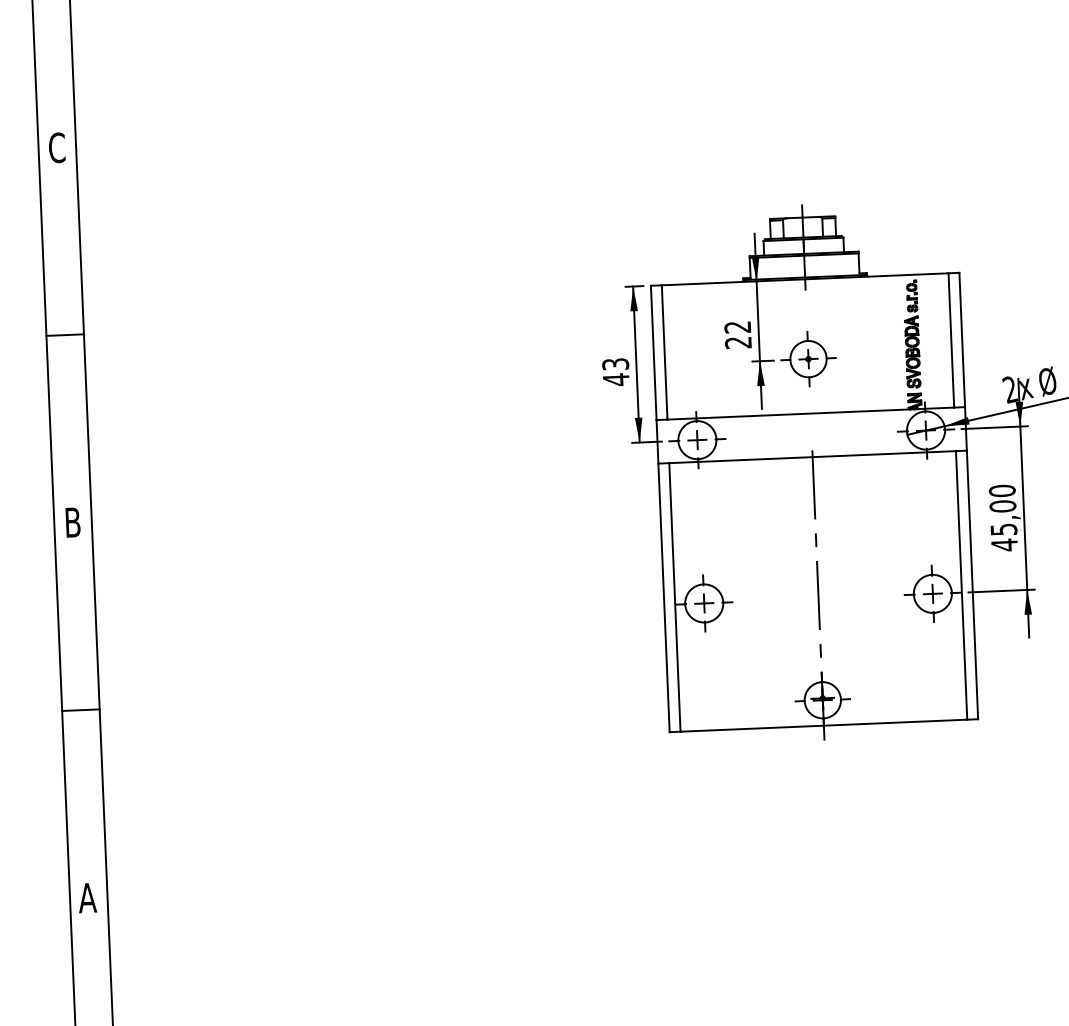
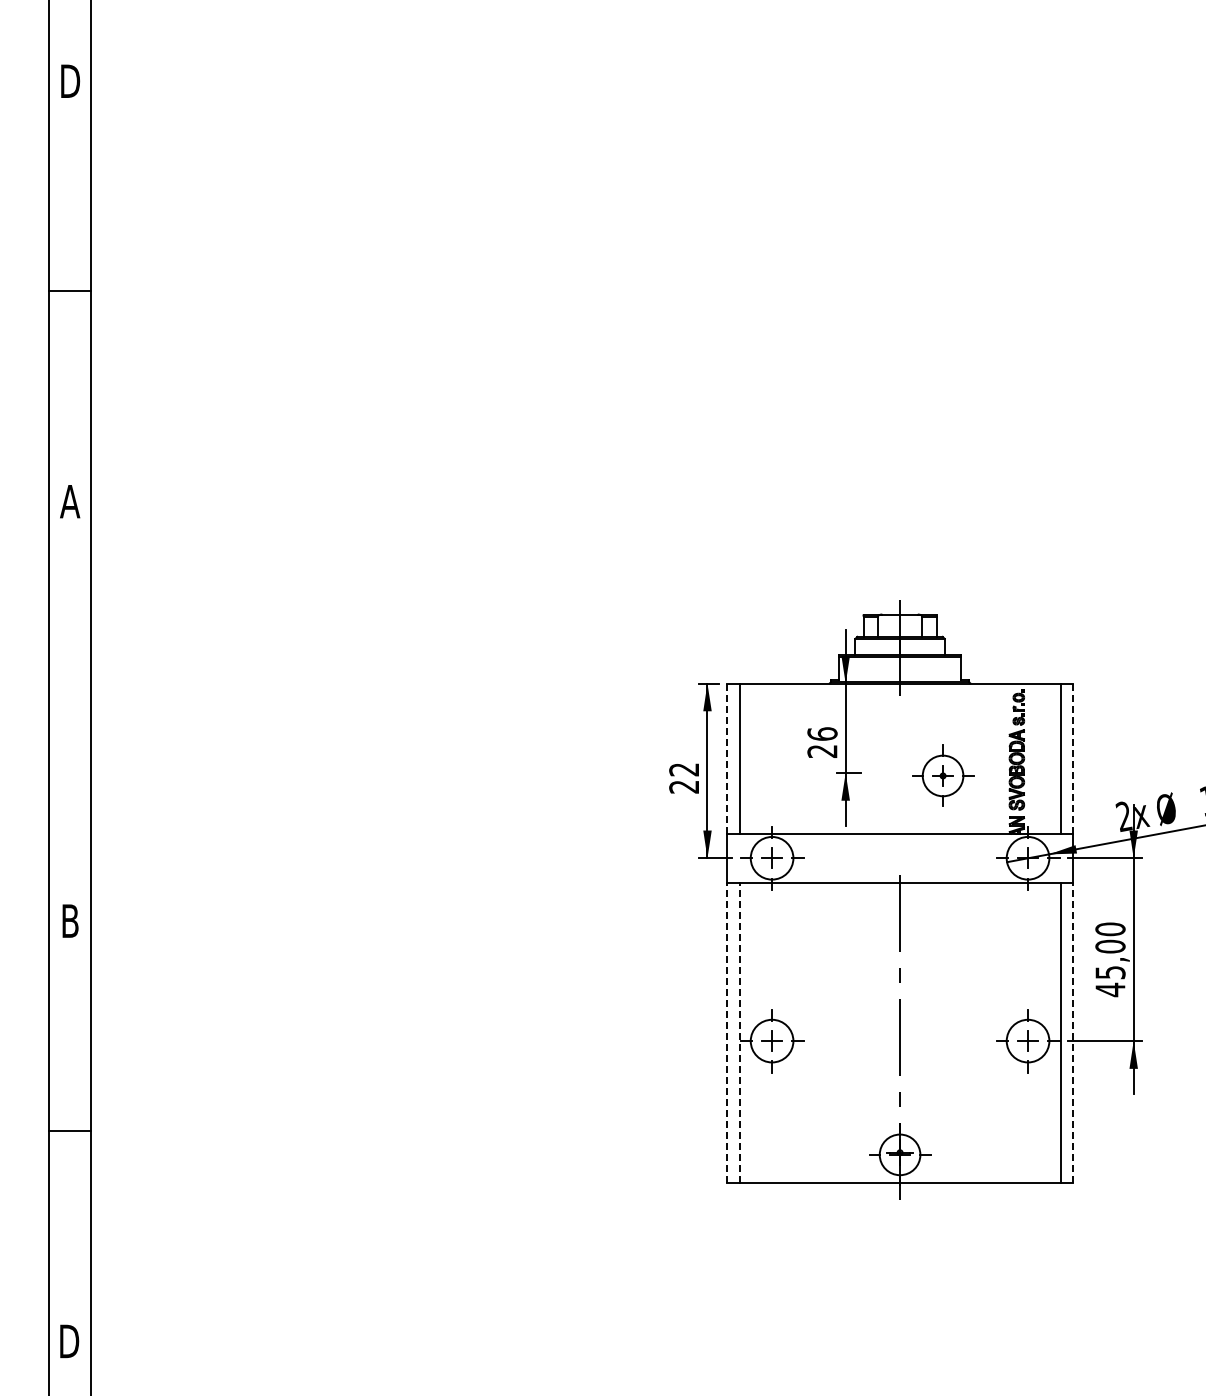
text: (57, 147) -> (70, 501), C -> A
text: (737, 326) -> (822, 733), 22 -> 26
line: (65, 335) -> (70, 711), removed
line: (961, 339) -> (1072, 758), solid -> dashed
line: (653, 352) -> (727, 758), solid -> dashed
part: (808, 358) -> (943, 775), moved
text: (616, 372) -> (684, 778), 43 -> 22
line: (972, 584) -> (1072, 1032), solid -> dashed
line: (674, 596) -> (739, 1032), solid -> dashed
line: (664, 597) -> (727, 1032), solid -> dashed
text: (87, 898) -> (69, 1341), A -> D

